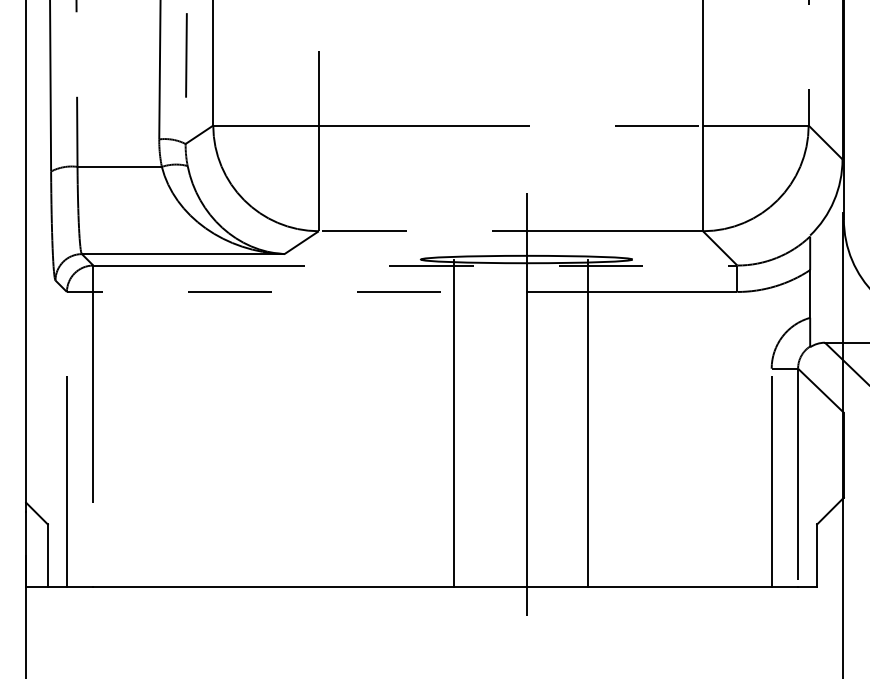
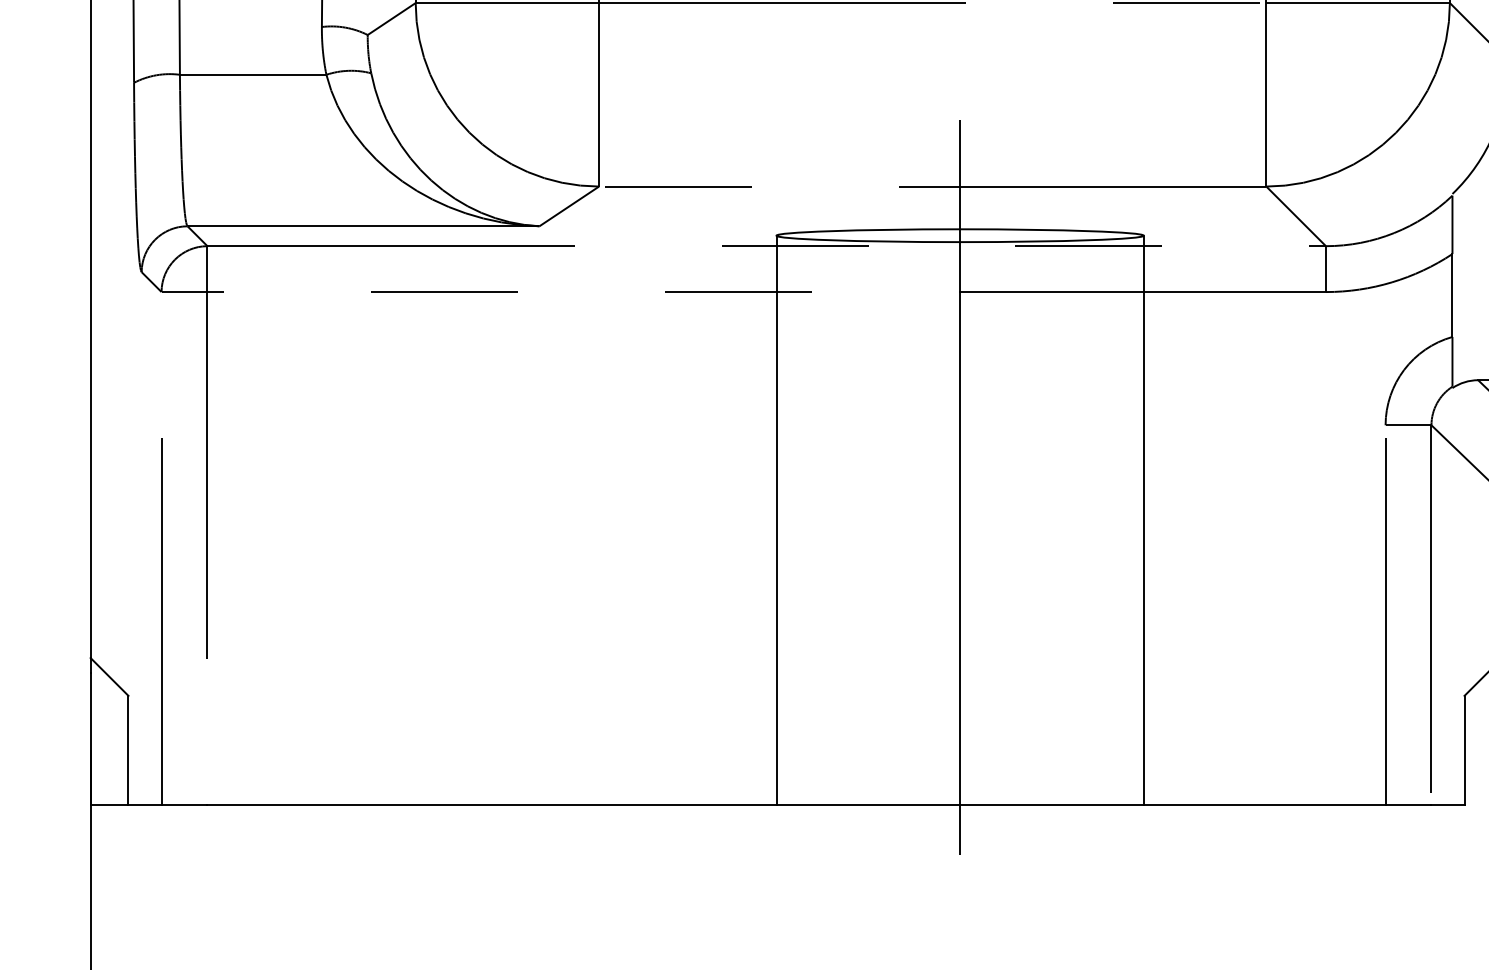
line: (453, 423) -> (775, 520), moved
line: (588, 423) -> (1143, 520), moved

